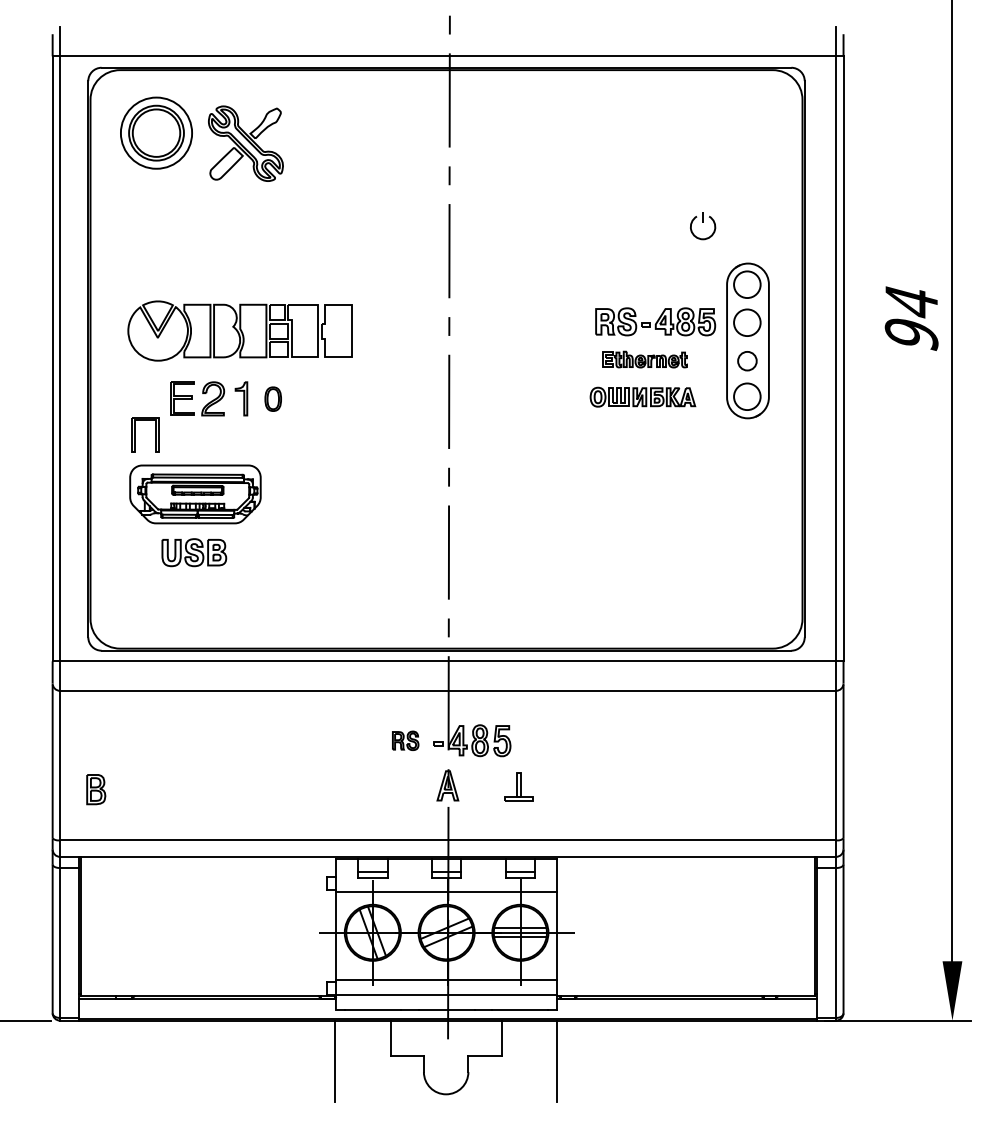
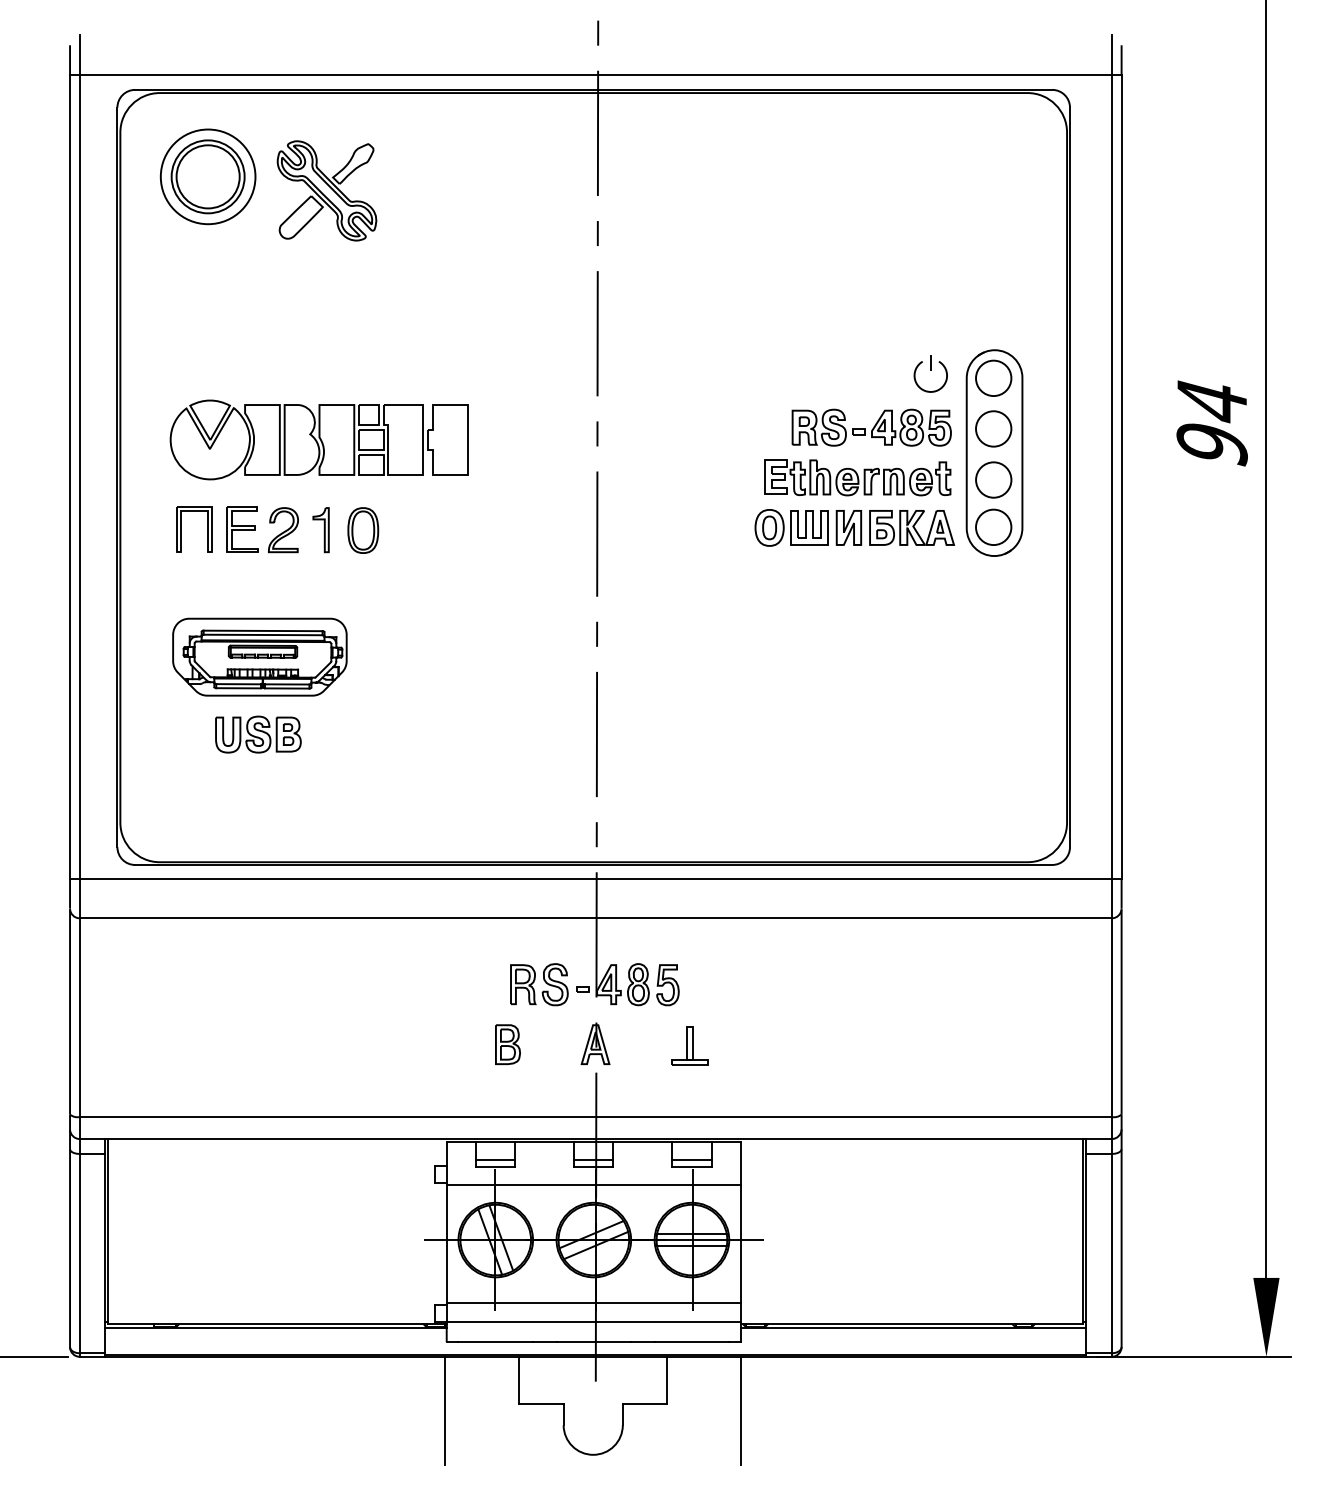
part: (702, 225) -> (930, 373), moved
part: (644, 359) -> (857, 477), size x1.67
circle: (747, 360) -> (993, 479), size x1.43
part: (642, 396) -> (854, 527), size x1.43
part: (273, 399) -> (363, 530), size x1.43
part: (135, 434) -> (181, 529), moved
part: (405, 740) -> (539, 984), size x1.67
part: (95, 789) -> (507, 1044), moved

